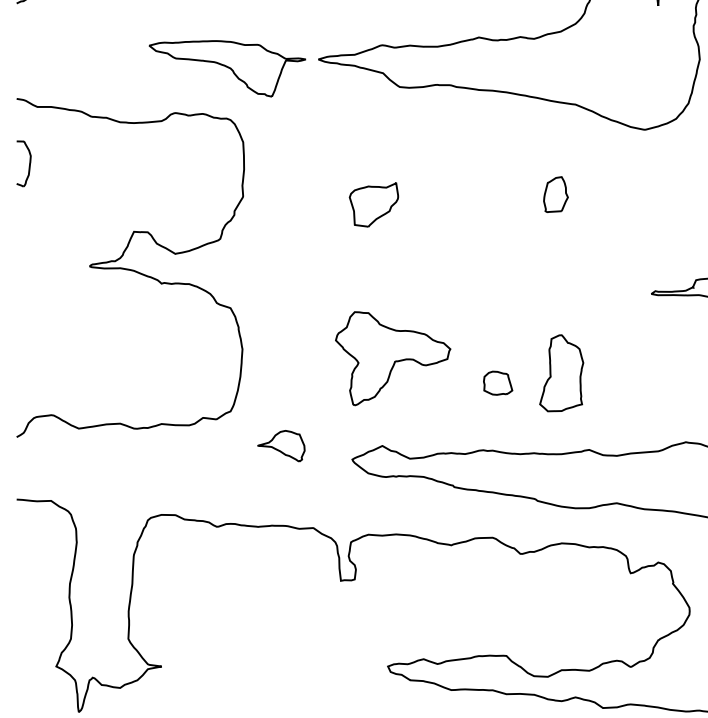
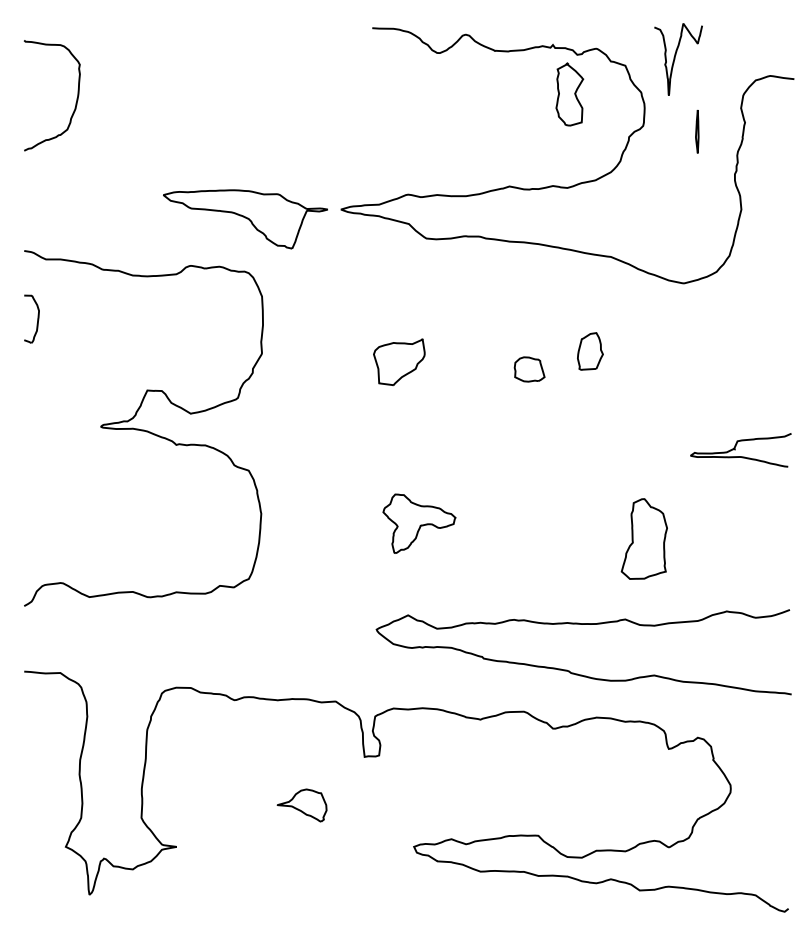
part: (393, 358) -> (419, 523), size x0.6
part: (560, 372) -> (643, 538), moved
part: (497, 383) -> (529, 369), moved
part: (280, 446) -> (301, 805), moved

